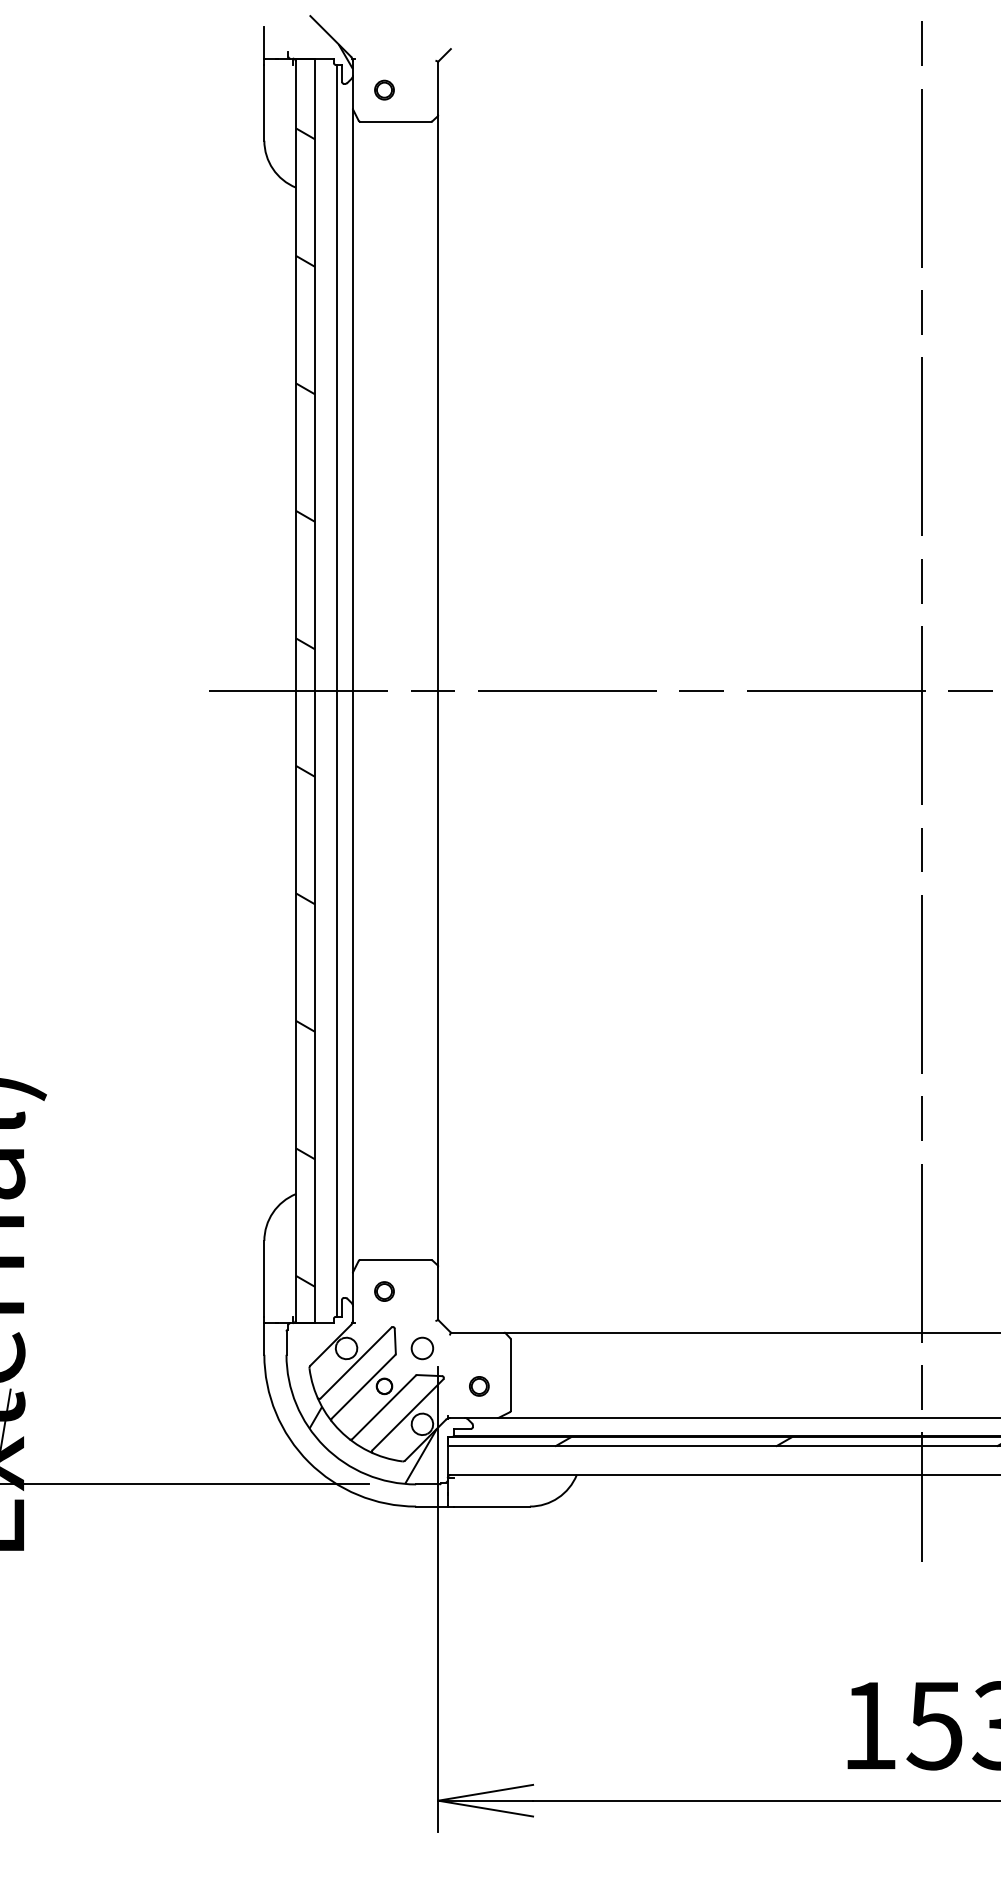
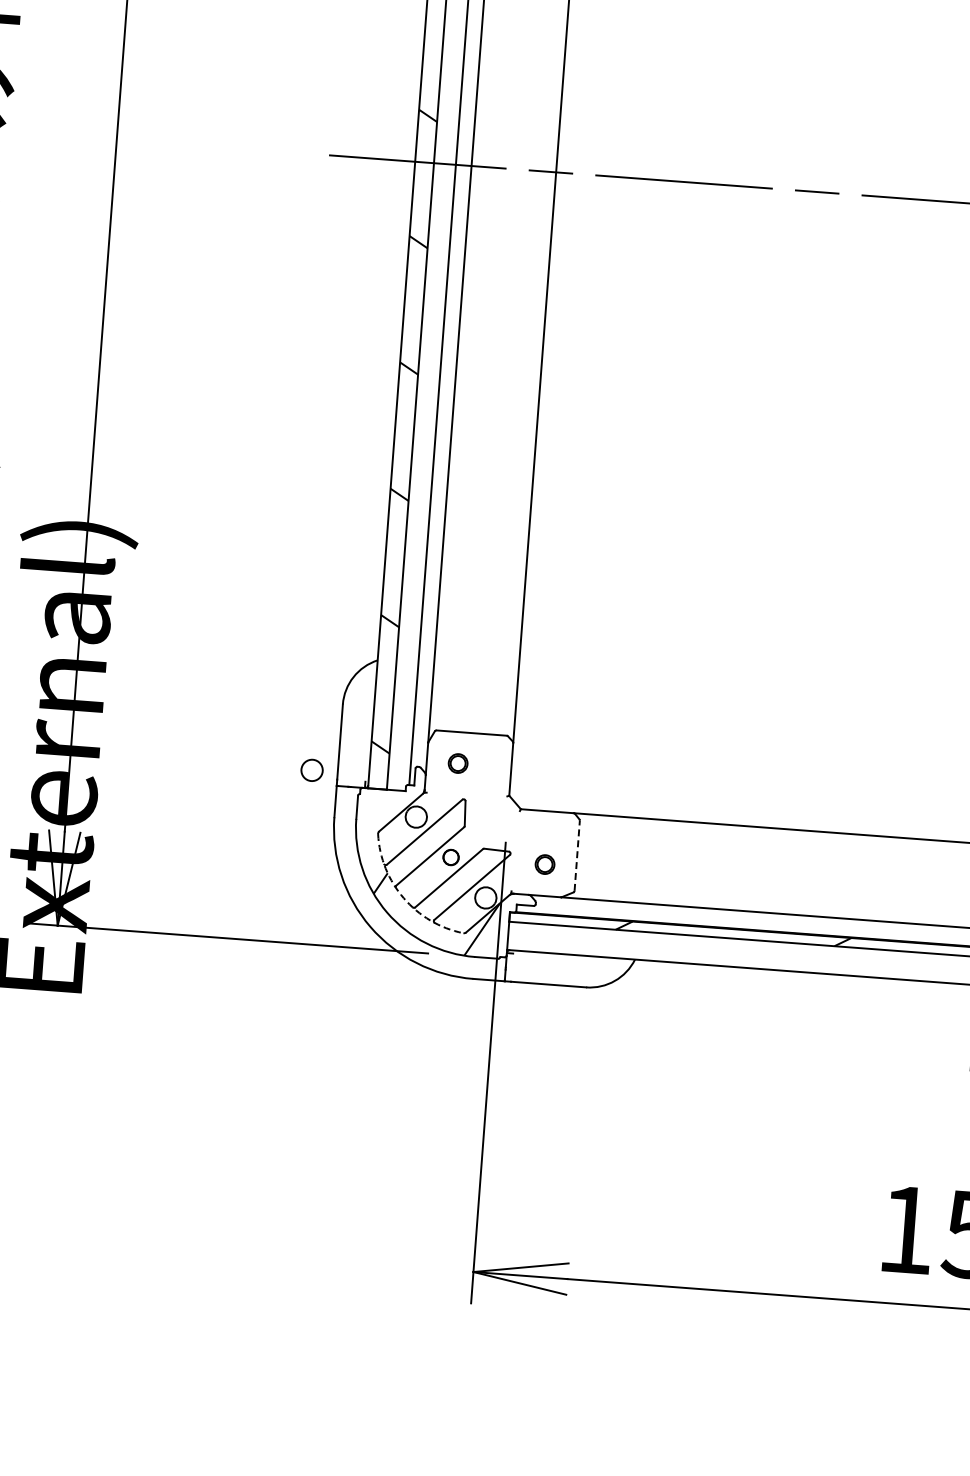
circle: (422, 1348) -> (312, 770), moved
line: (510, 1374) -> (576, 855), solid -> dashed
arc: (340, 1430) -> (404, 897), solid -> dashed

